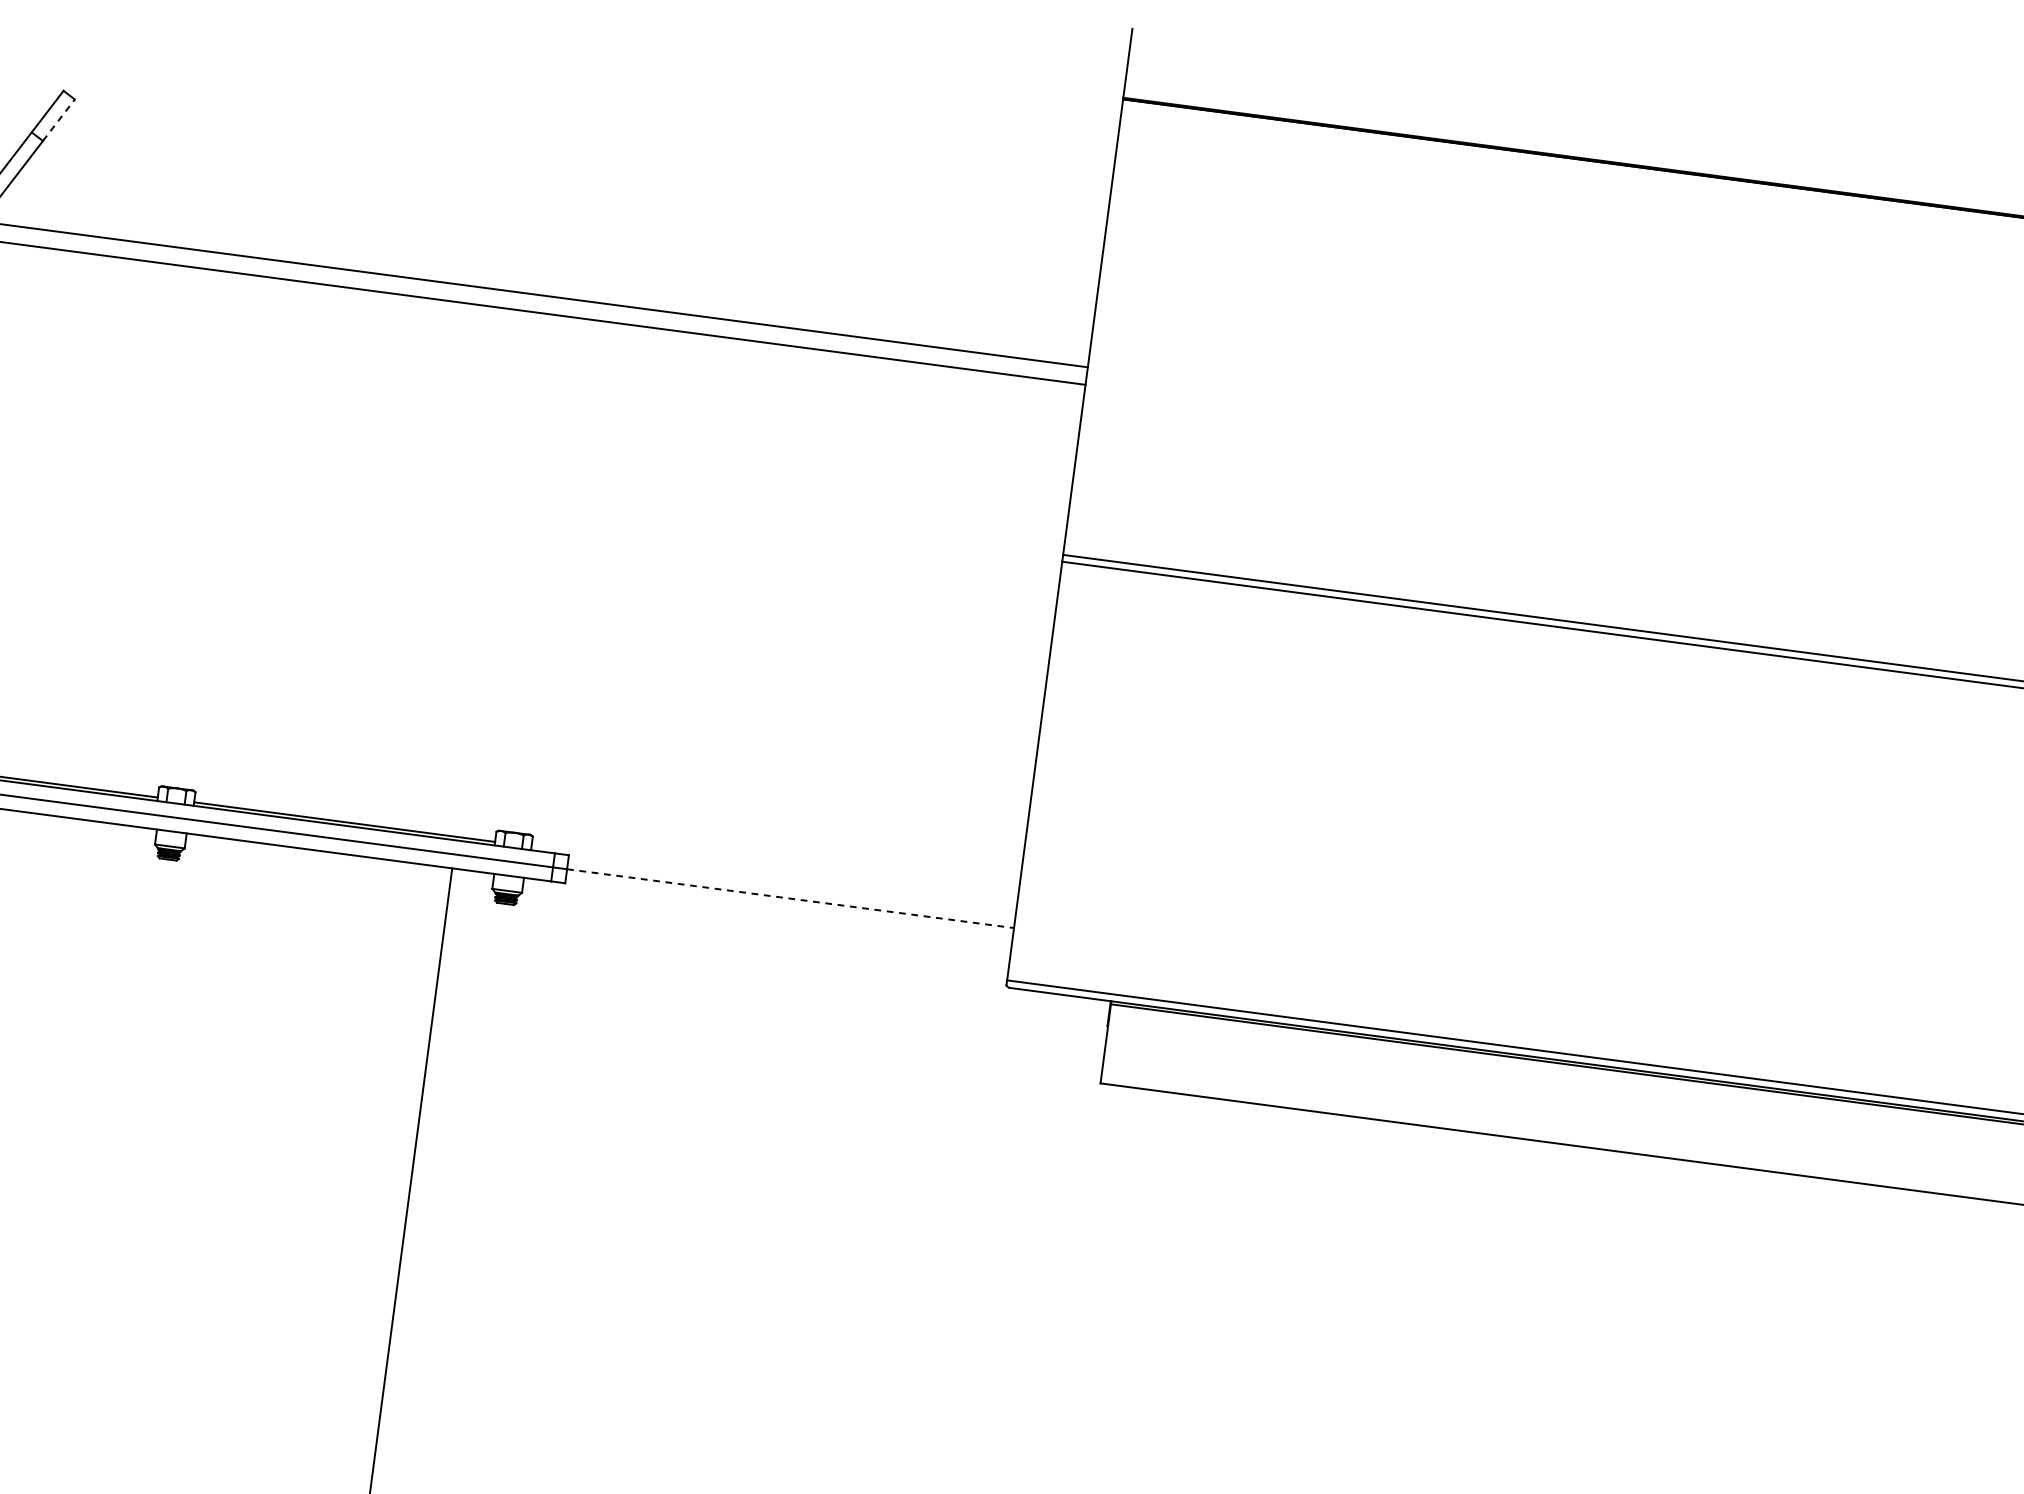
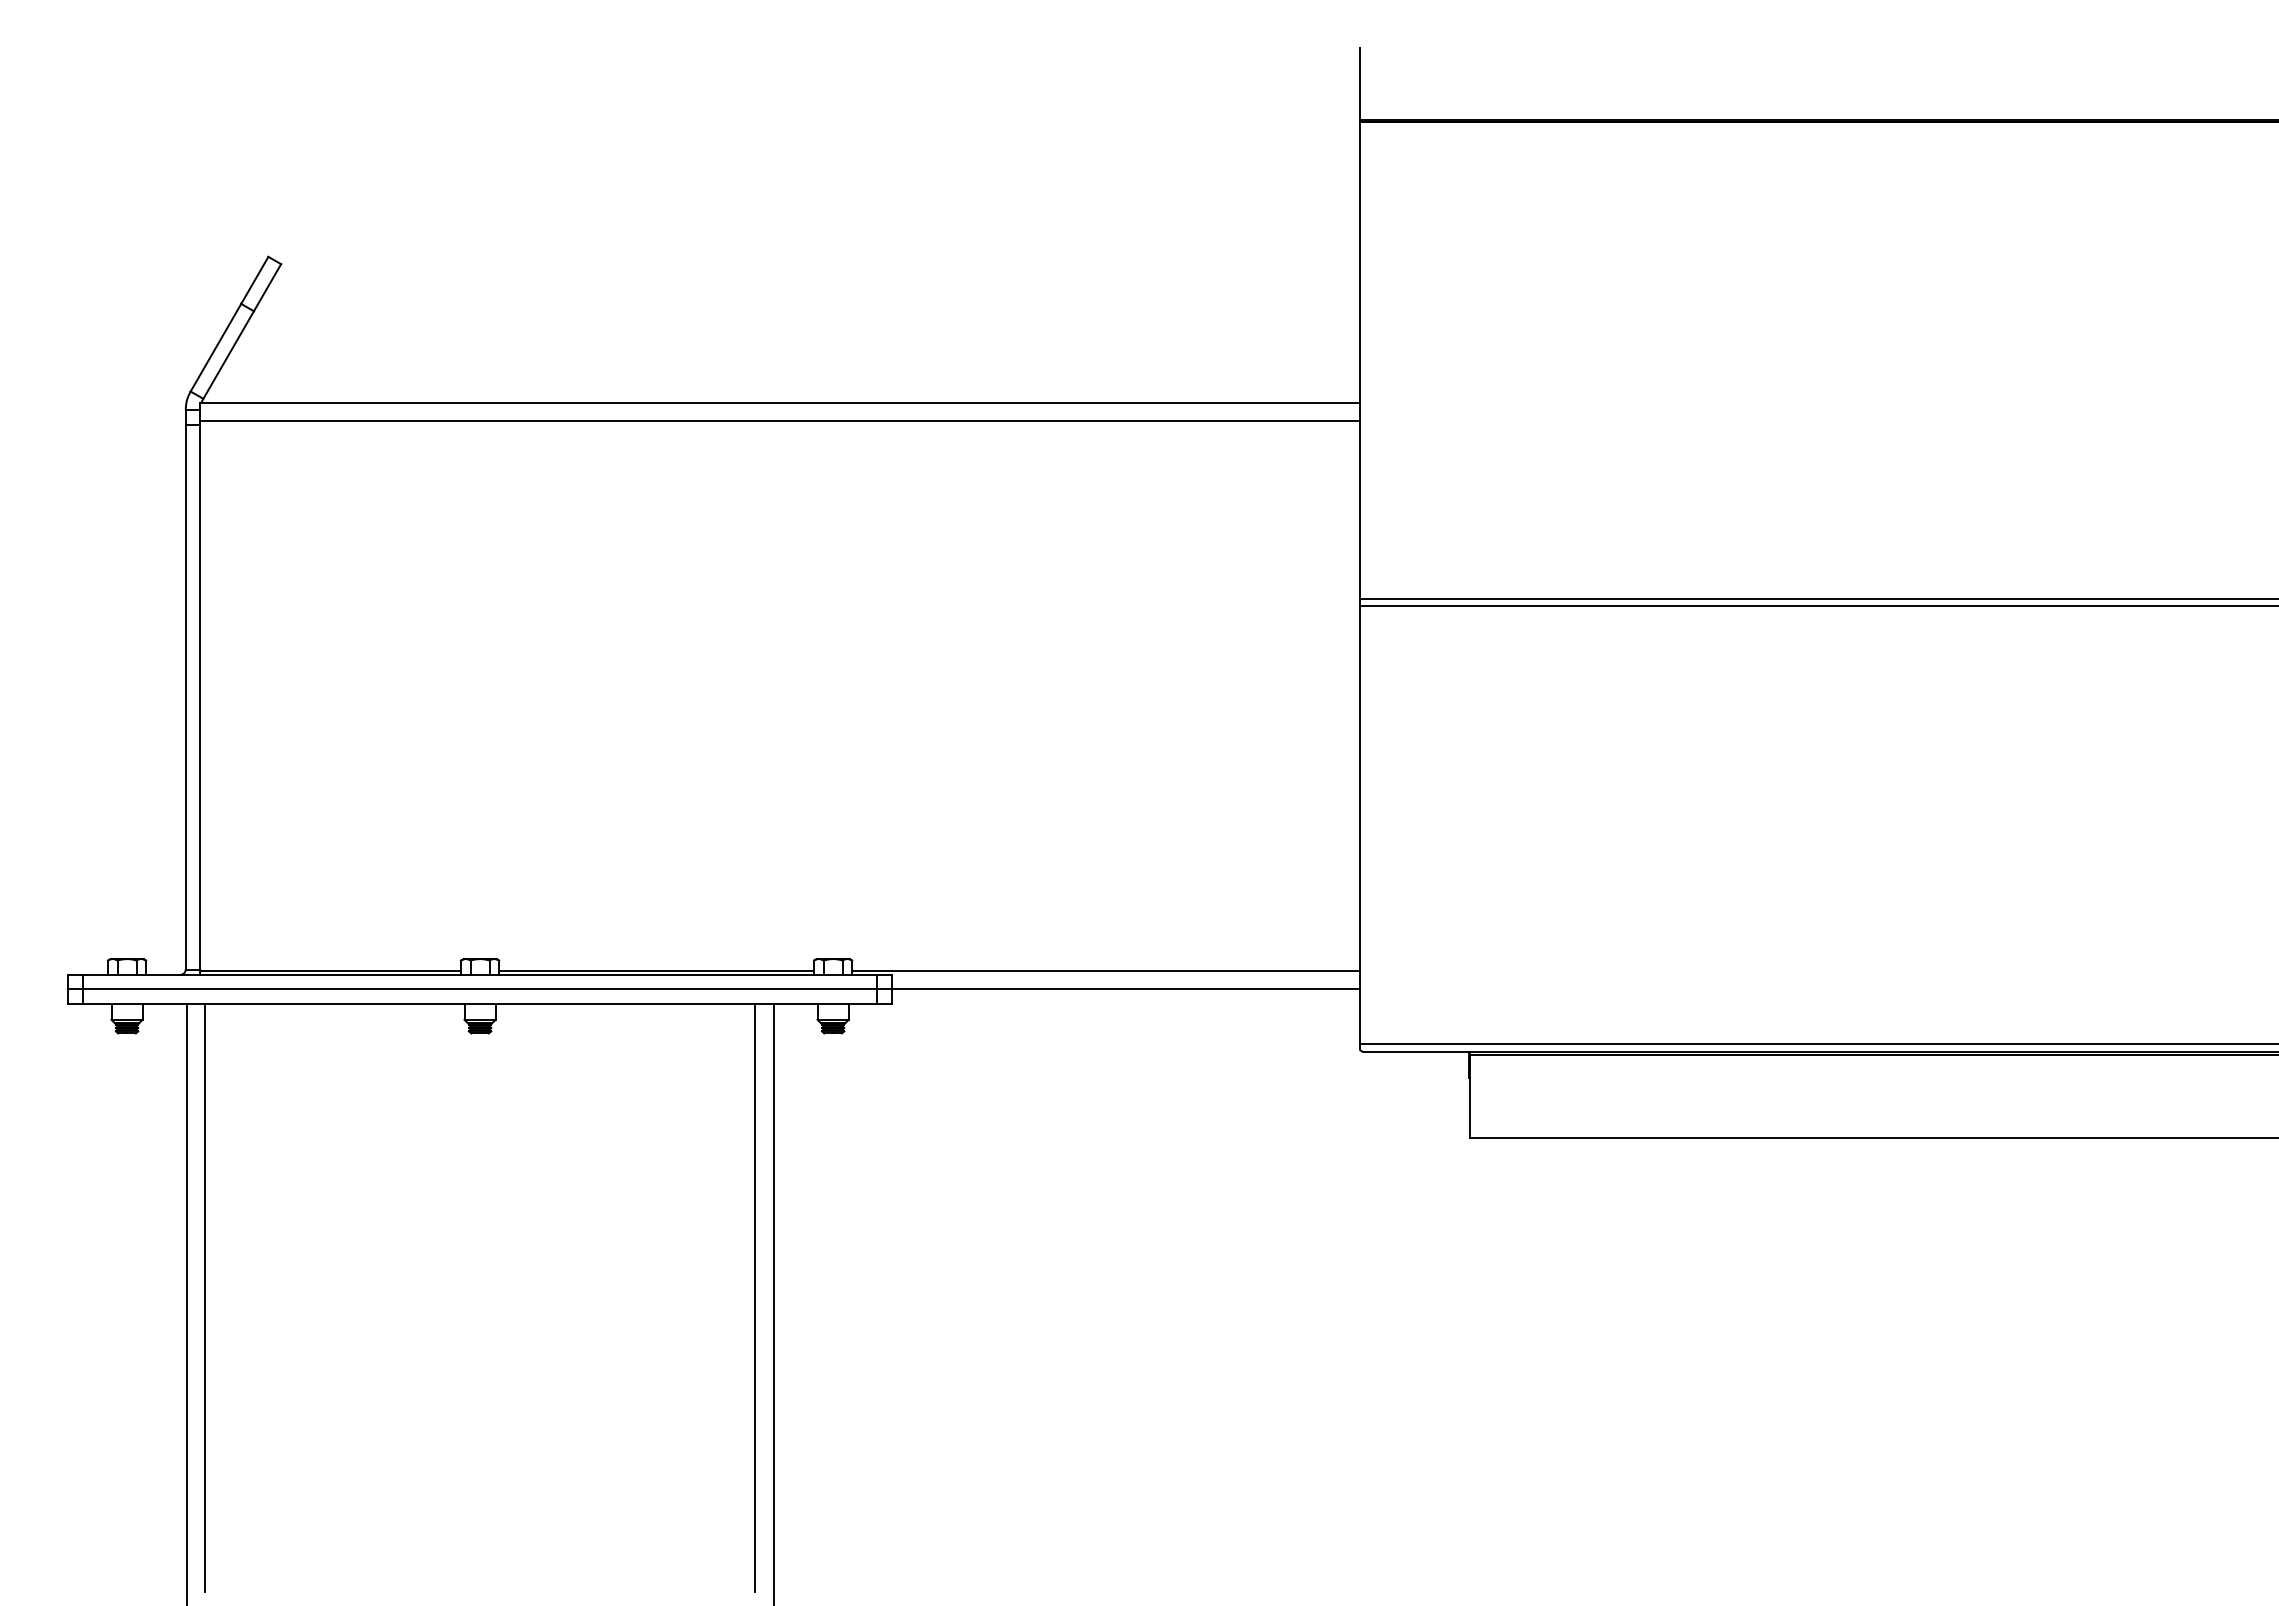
line: (58, 120) -> (267, 287), dashed -> solid
line: (773, 878) -> (1105, 971), added
line: (790, 898) -> (1125, 989), dashed -> solid
line: (398, 1146) -> (755, 1297), added

